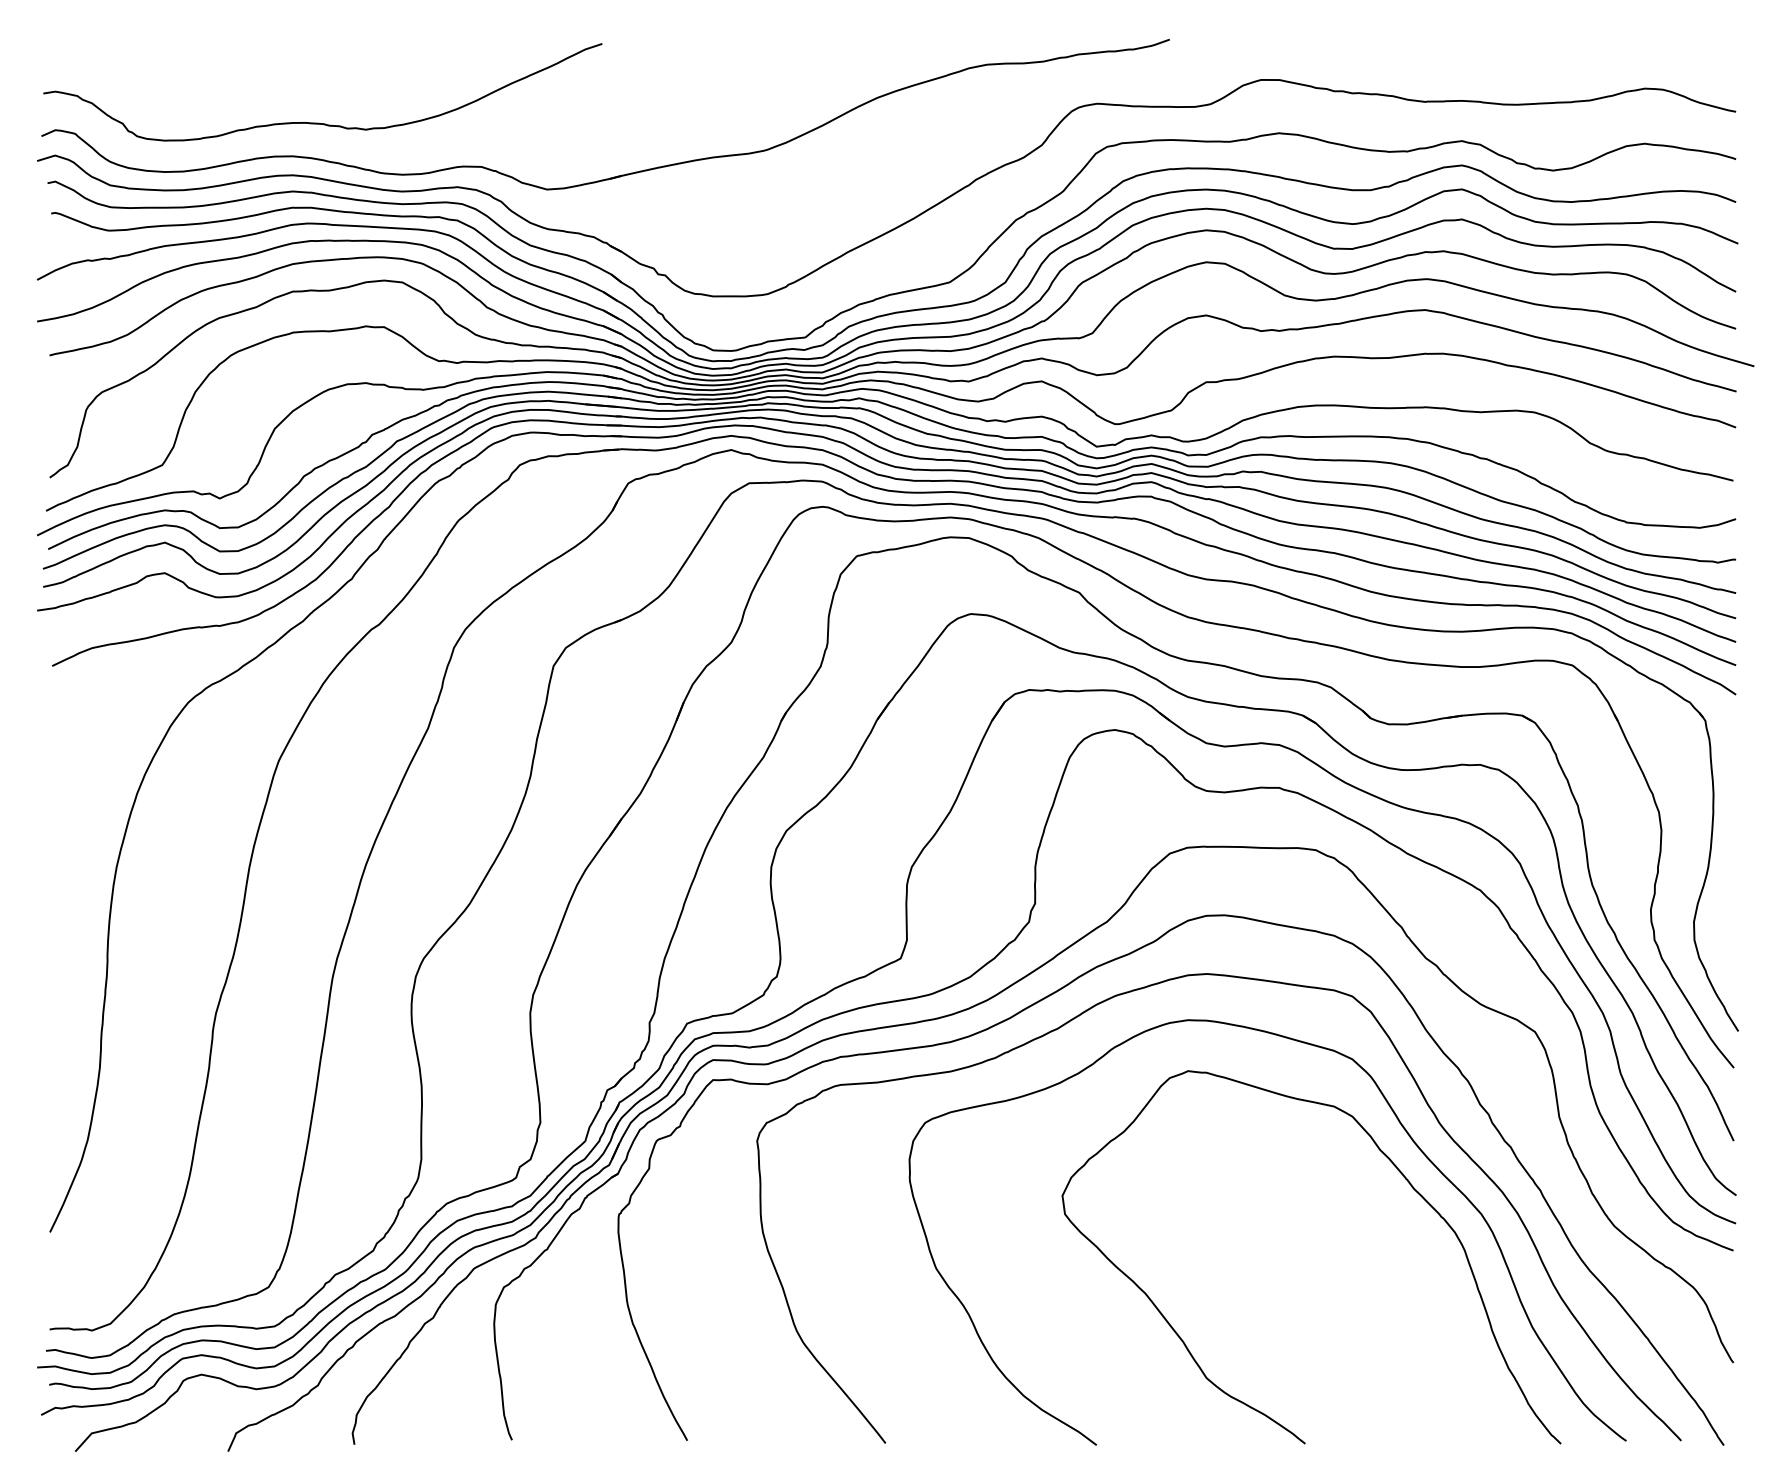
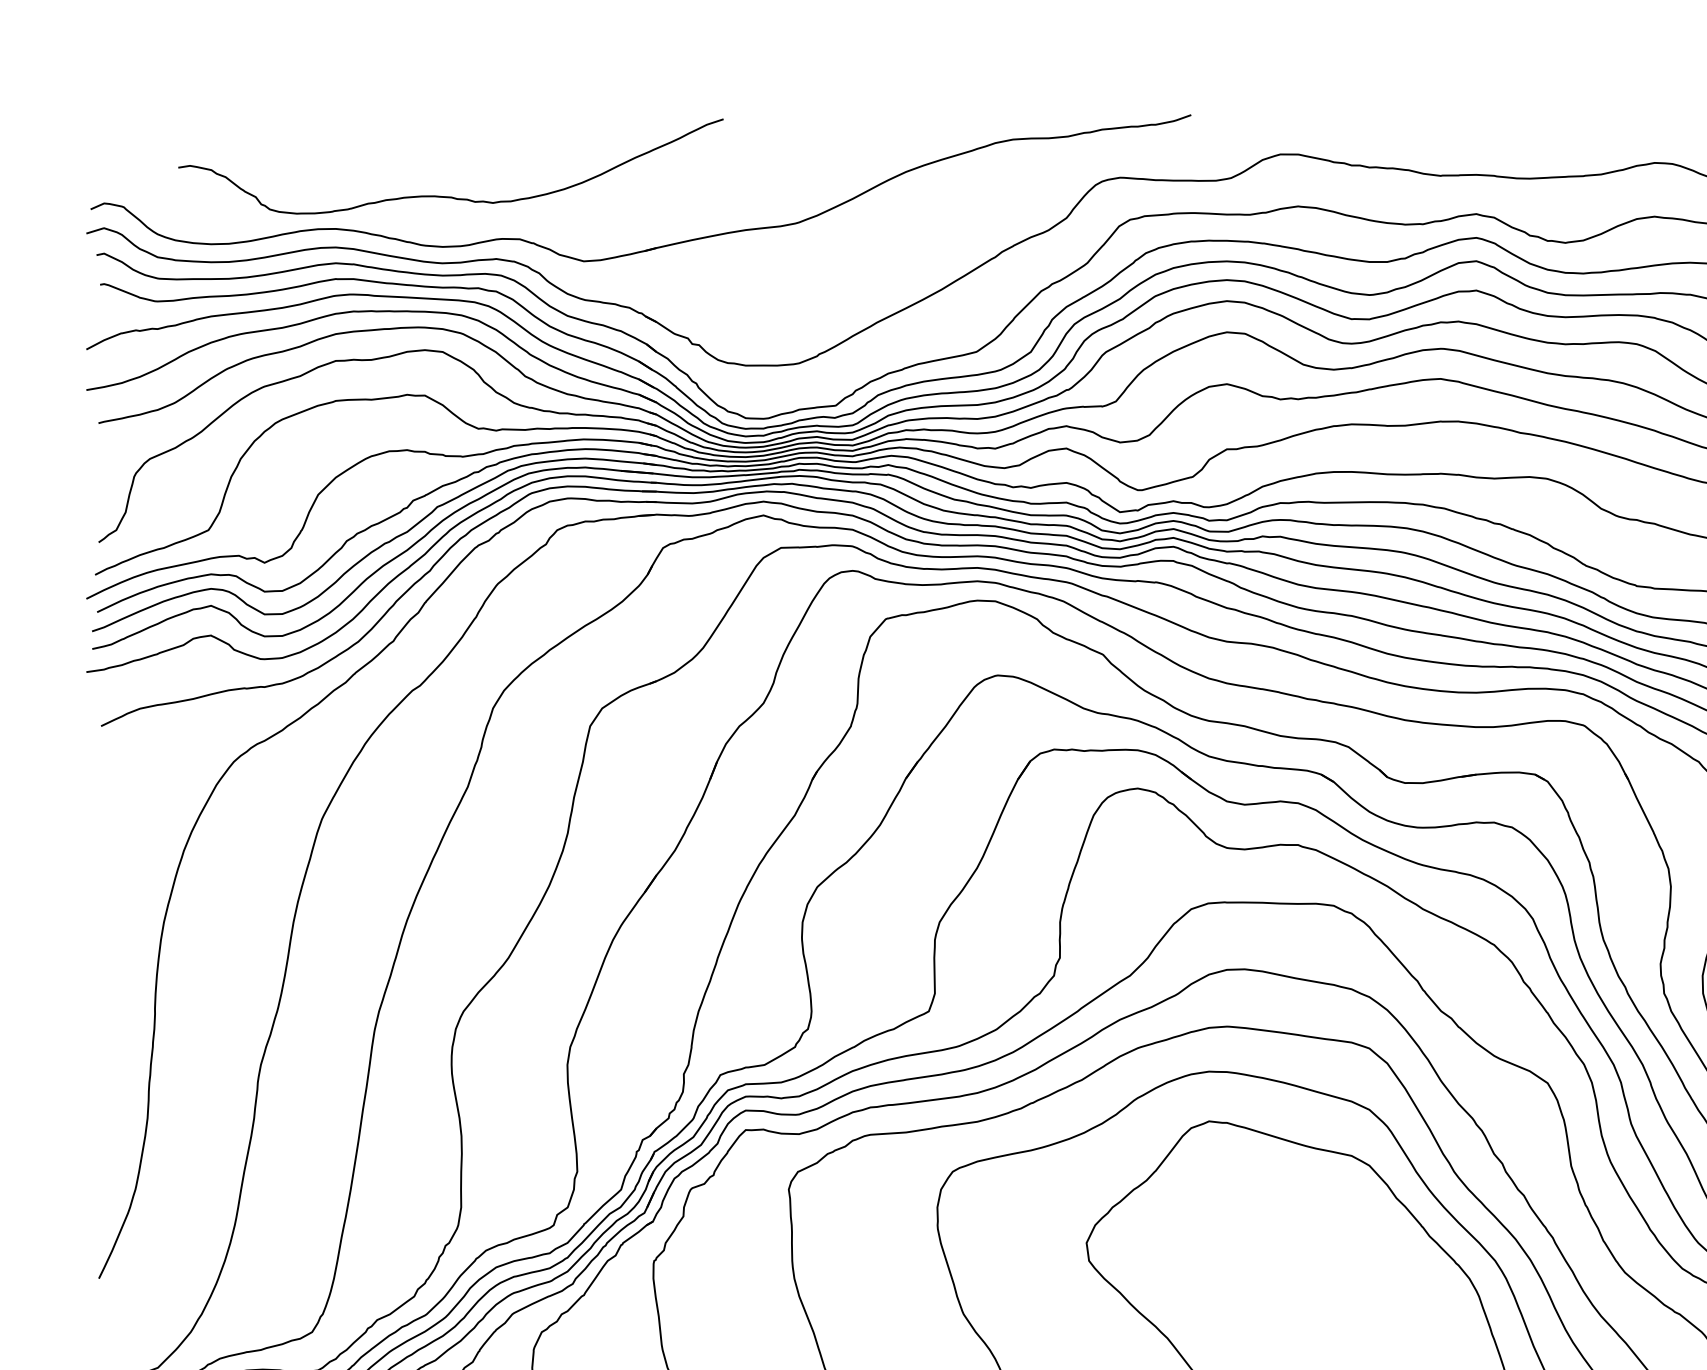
curve: (319, 122) -> (447, 195), moved

